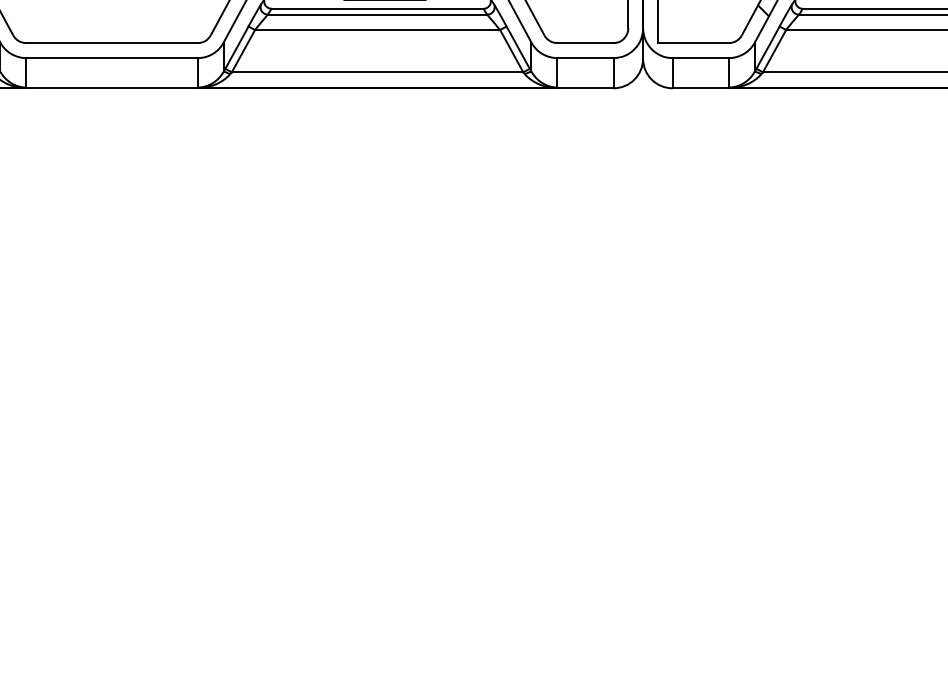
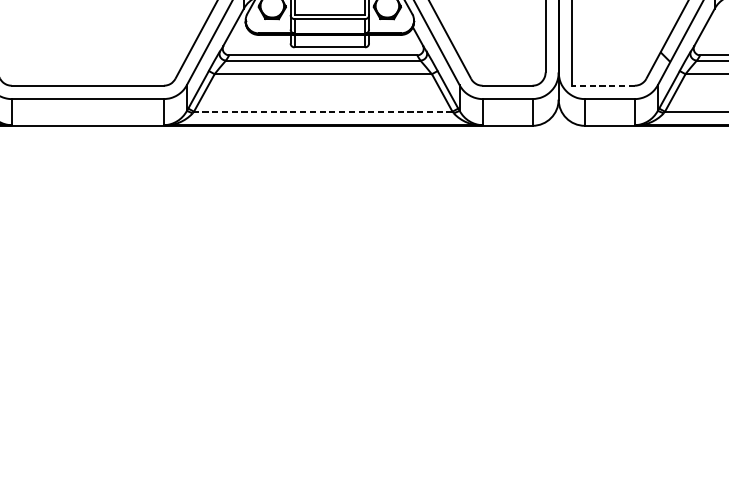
line: (693, 43) -> (603, 86), solid -> dashed
line: (377, 72) -> (323, 111), solid -> dashed

